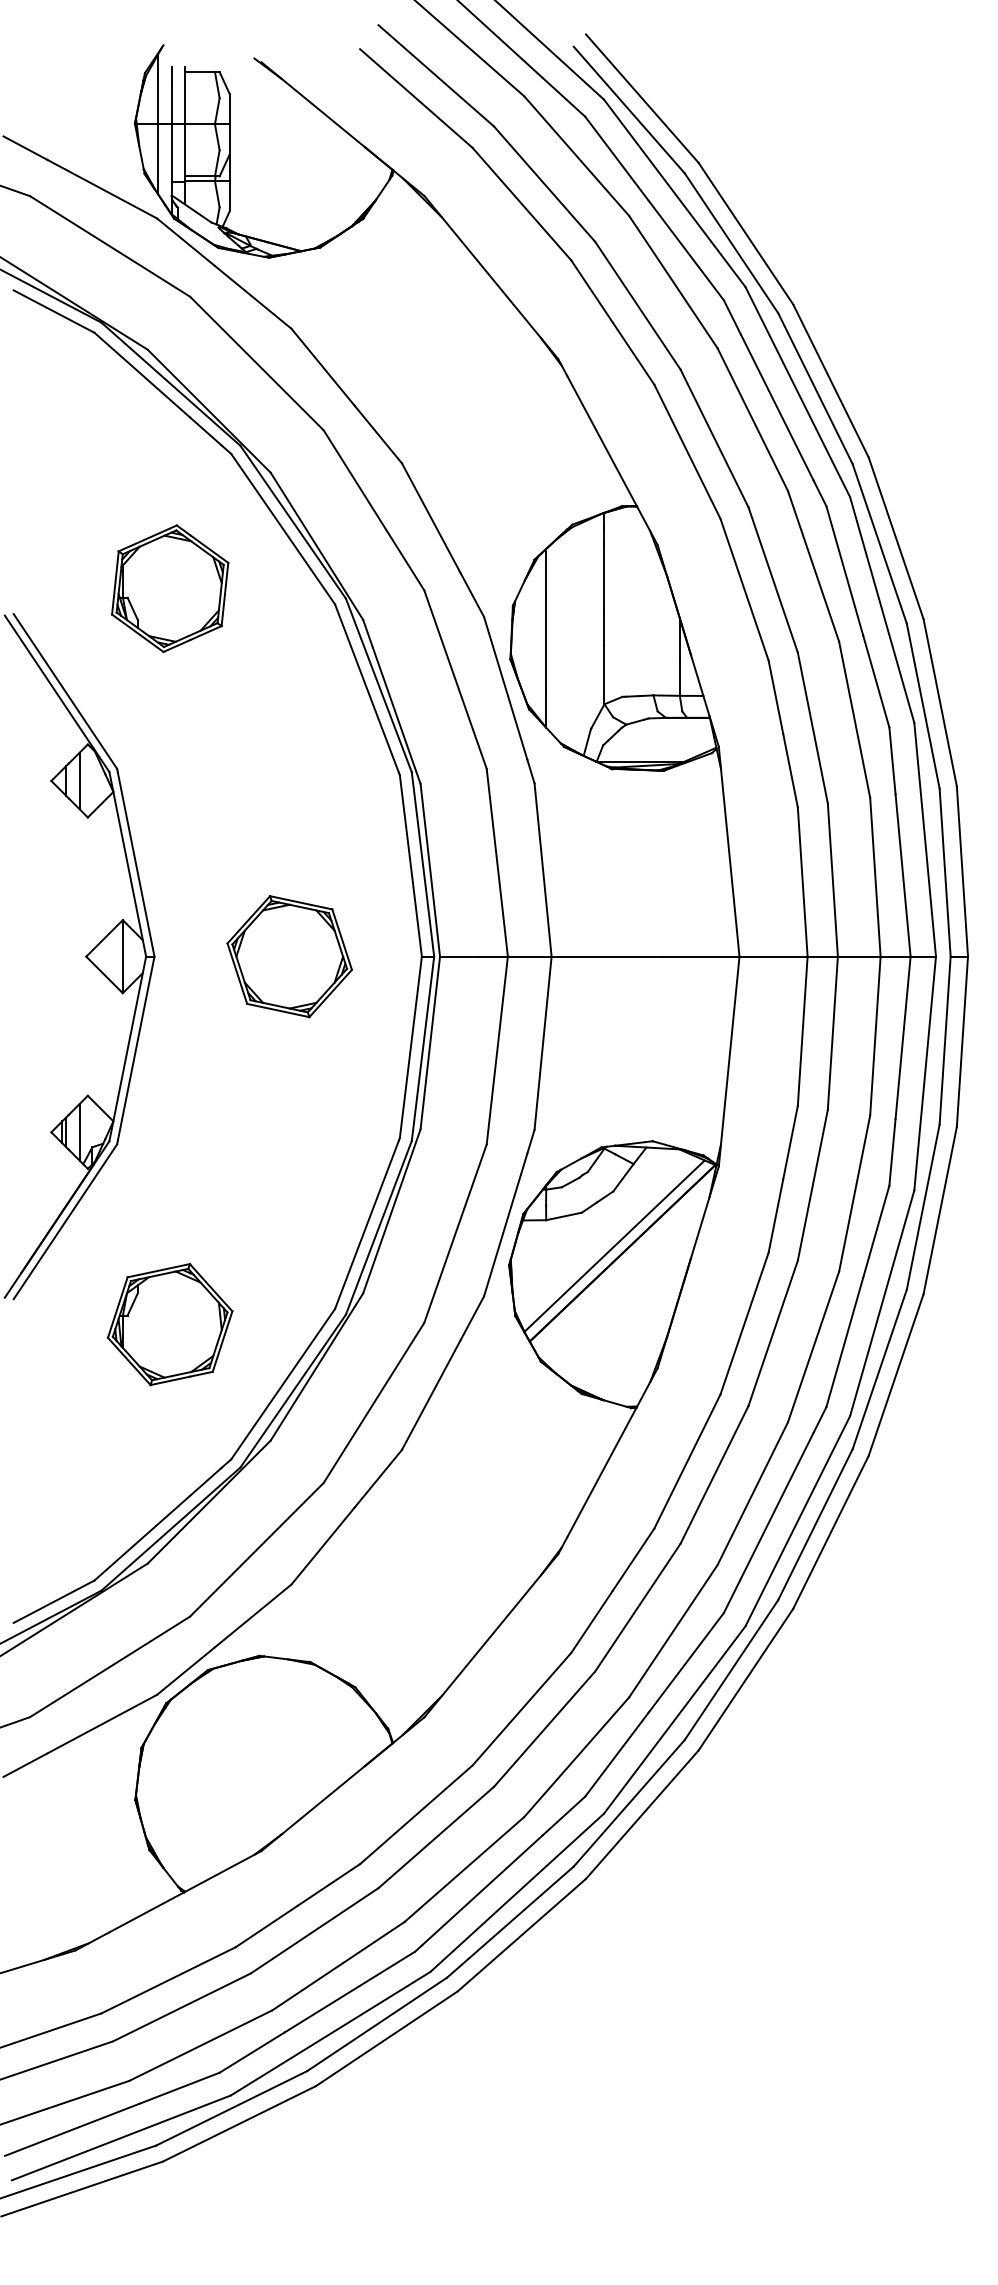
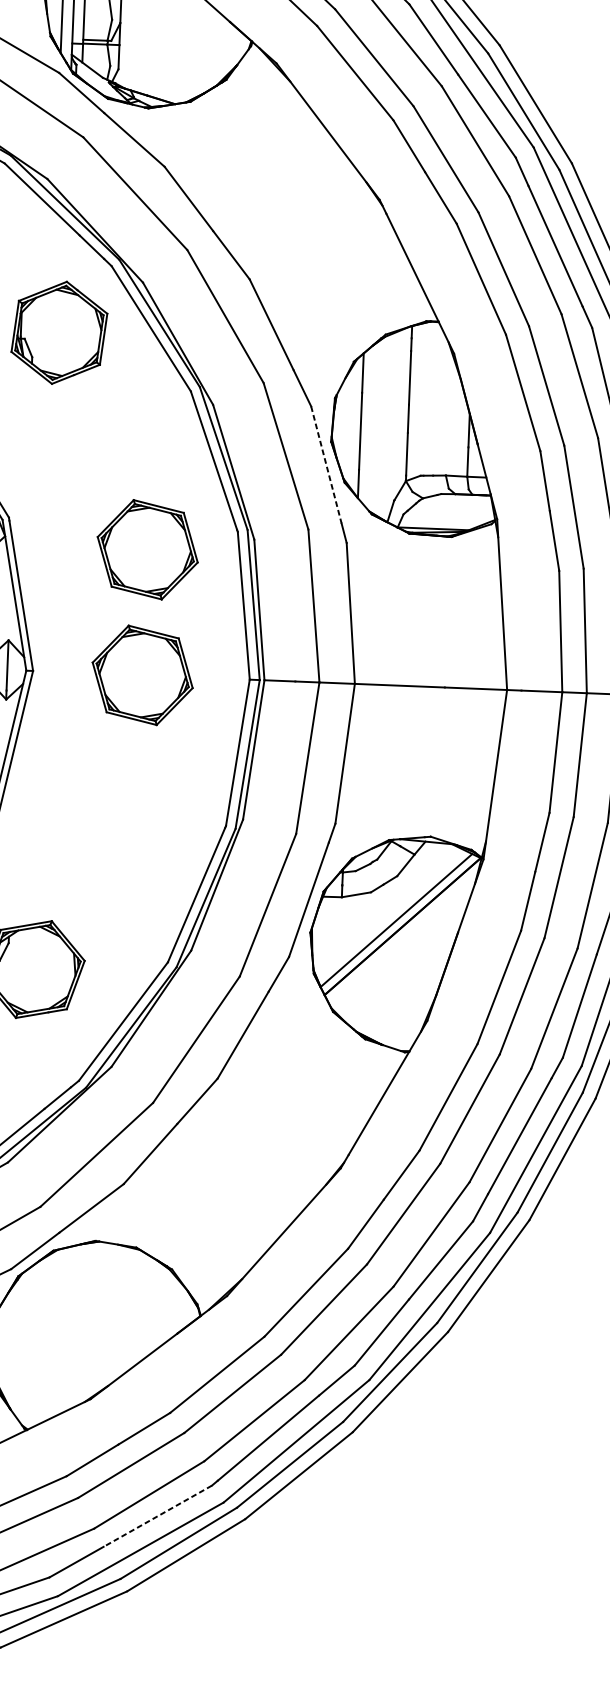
part: (170, 588) -> (59, 332), moved
line: (505, 688) -> (326, 465), solid -> dashed
part: (289, 801) -> (147, 549), added
line: (349, 1992) -> (157, 1516), solid -> dashed

